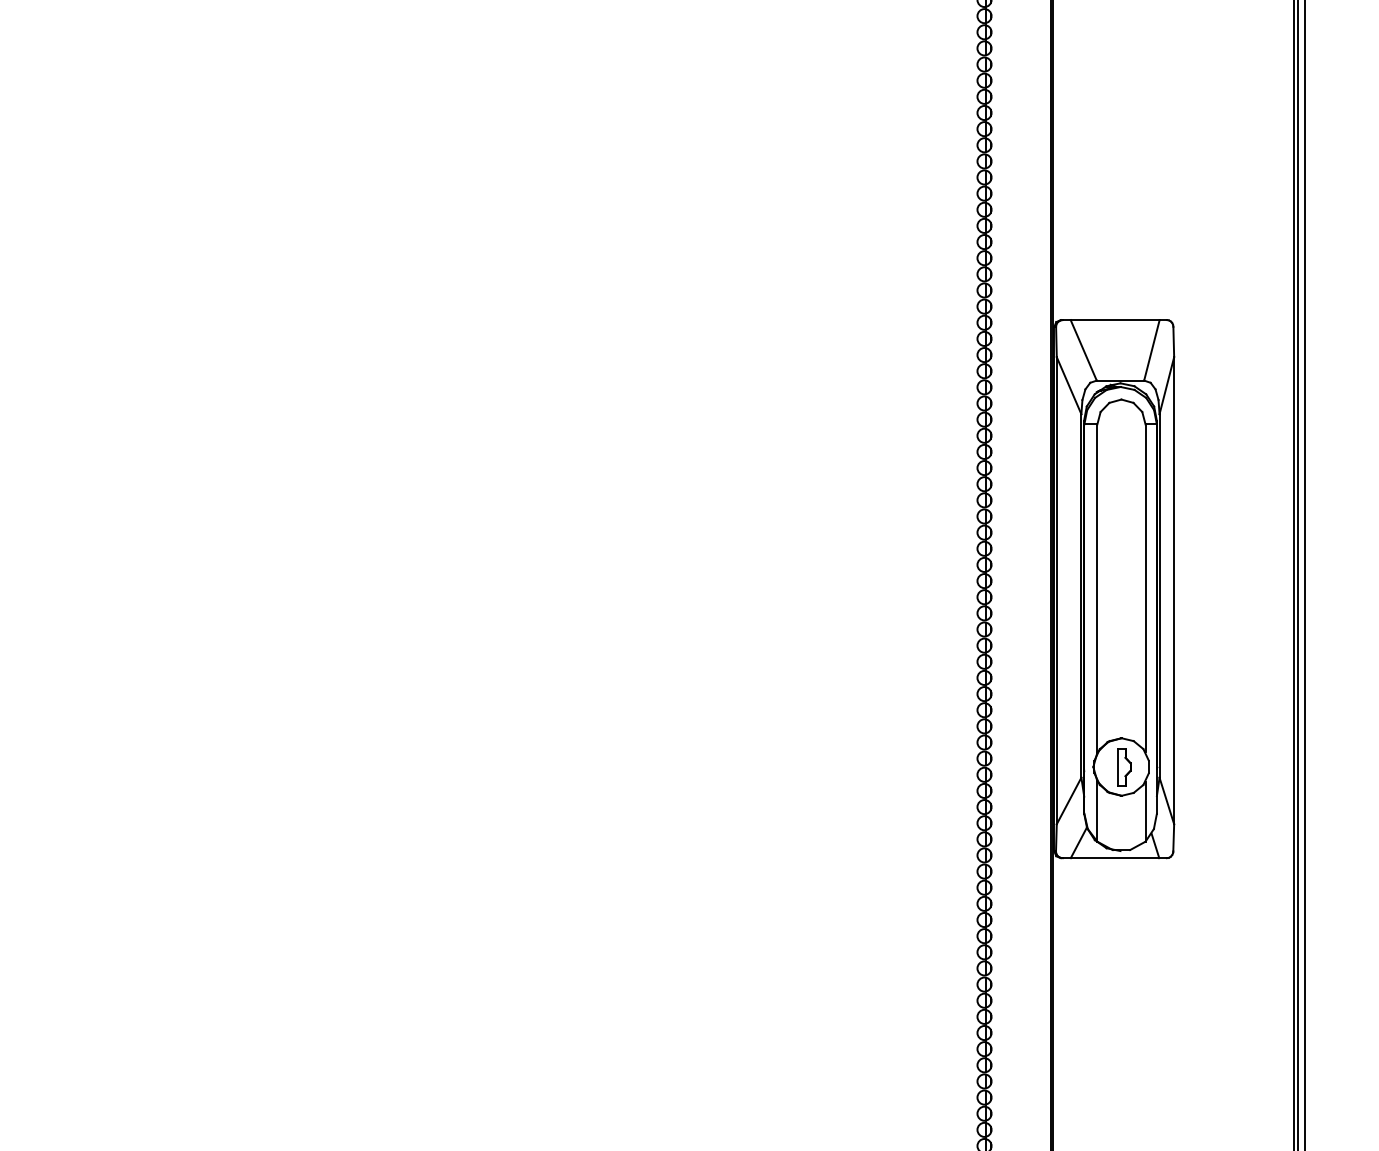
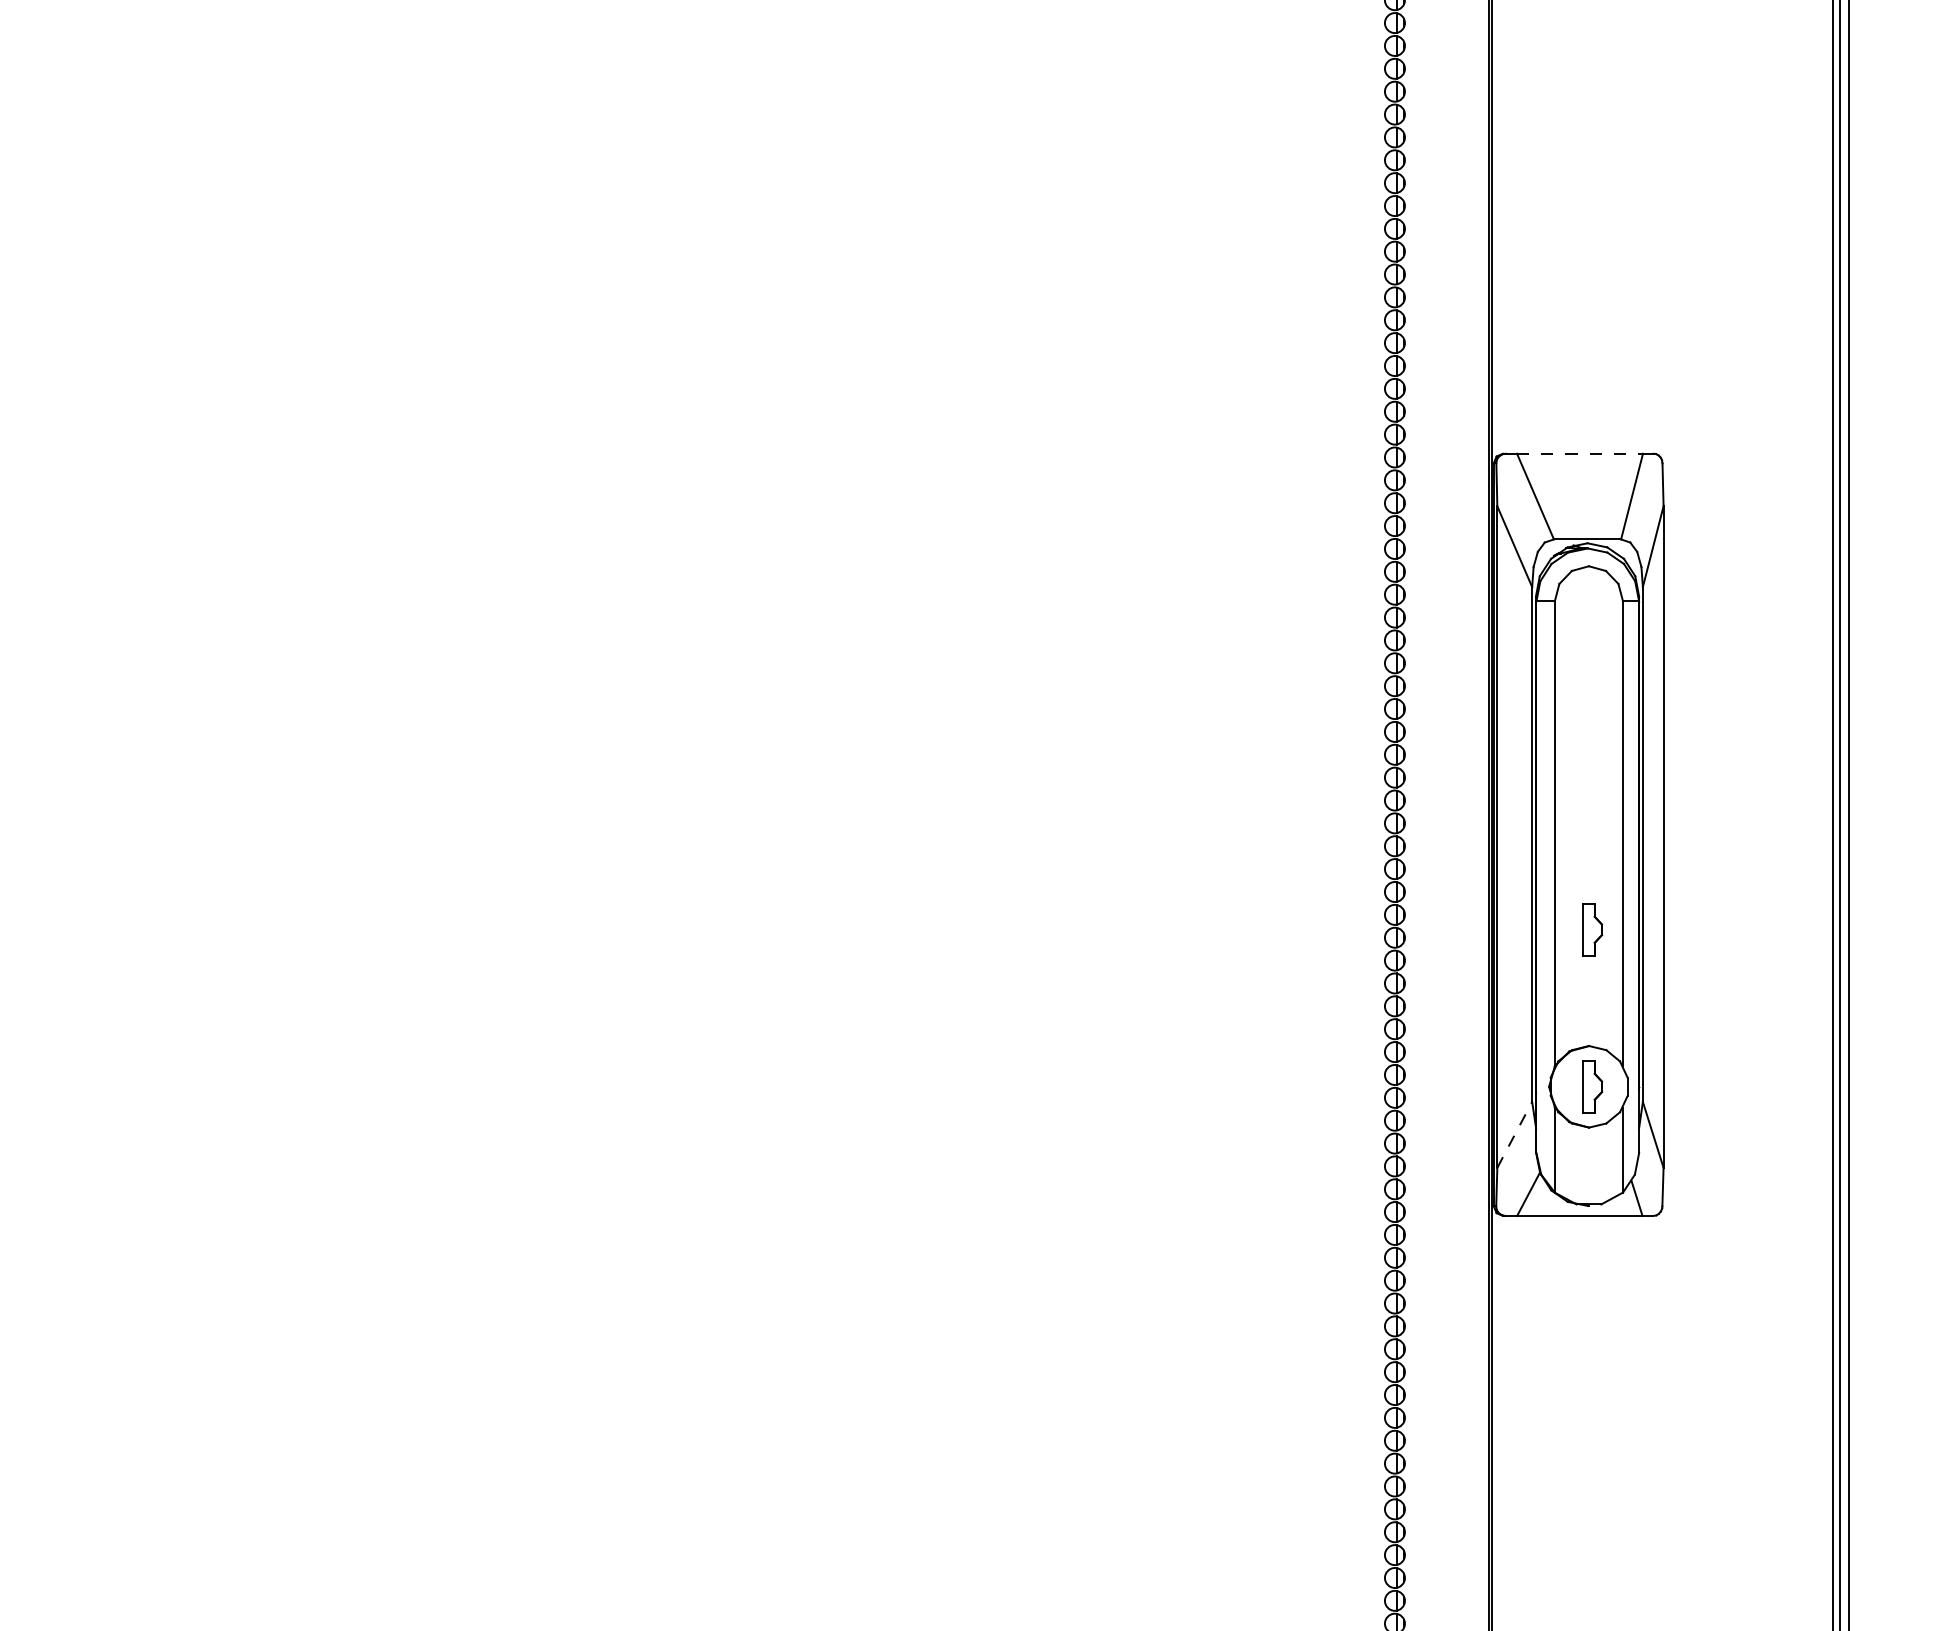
line: (1115, 319) -> (1580, 453), solid -> dashed
part: (1123, 655) -> (1592, 929), added
line: (1068, 800) -> (1514, 1134), solid -> dashed

